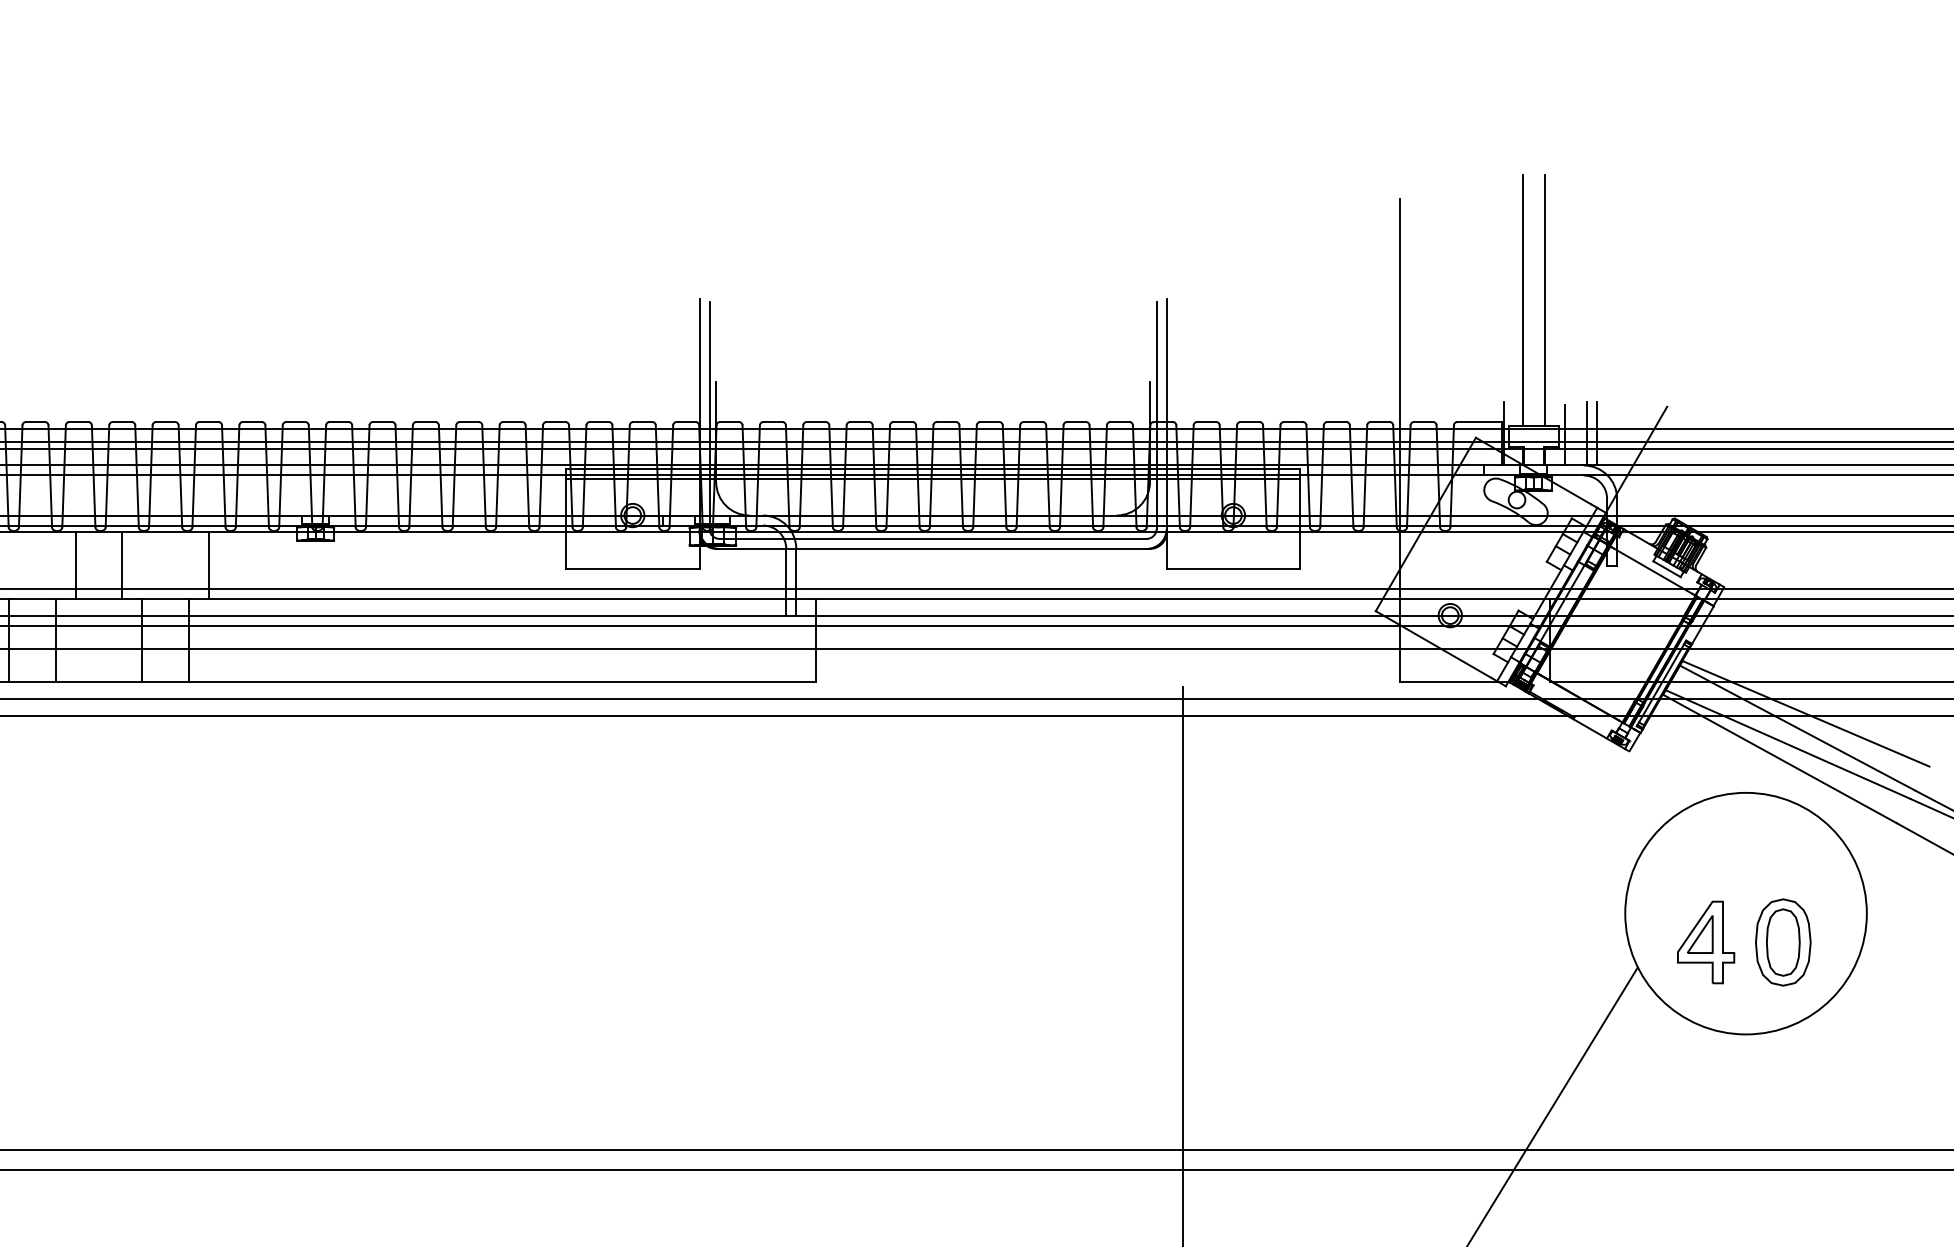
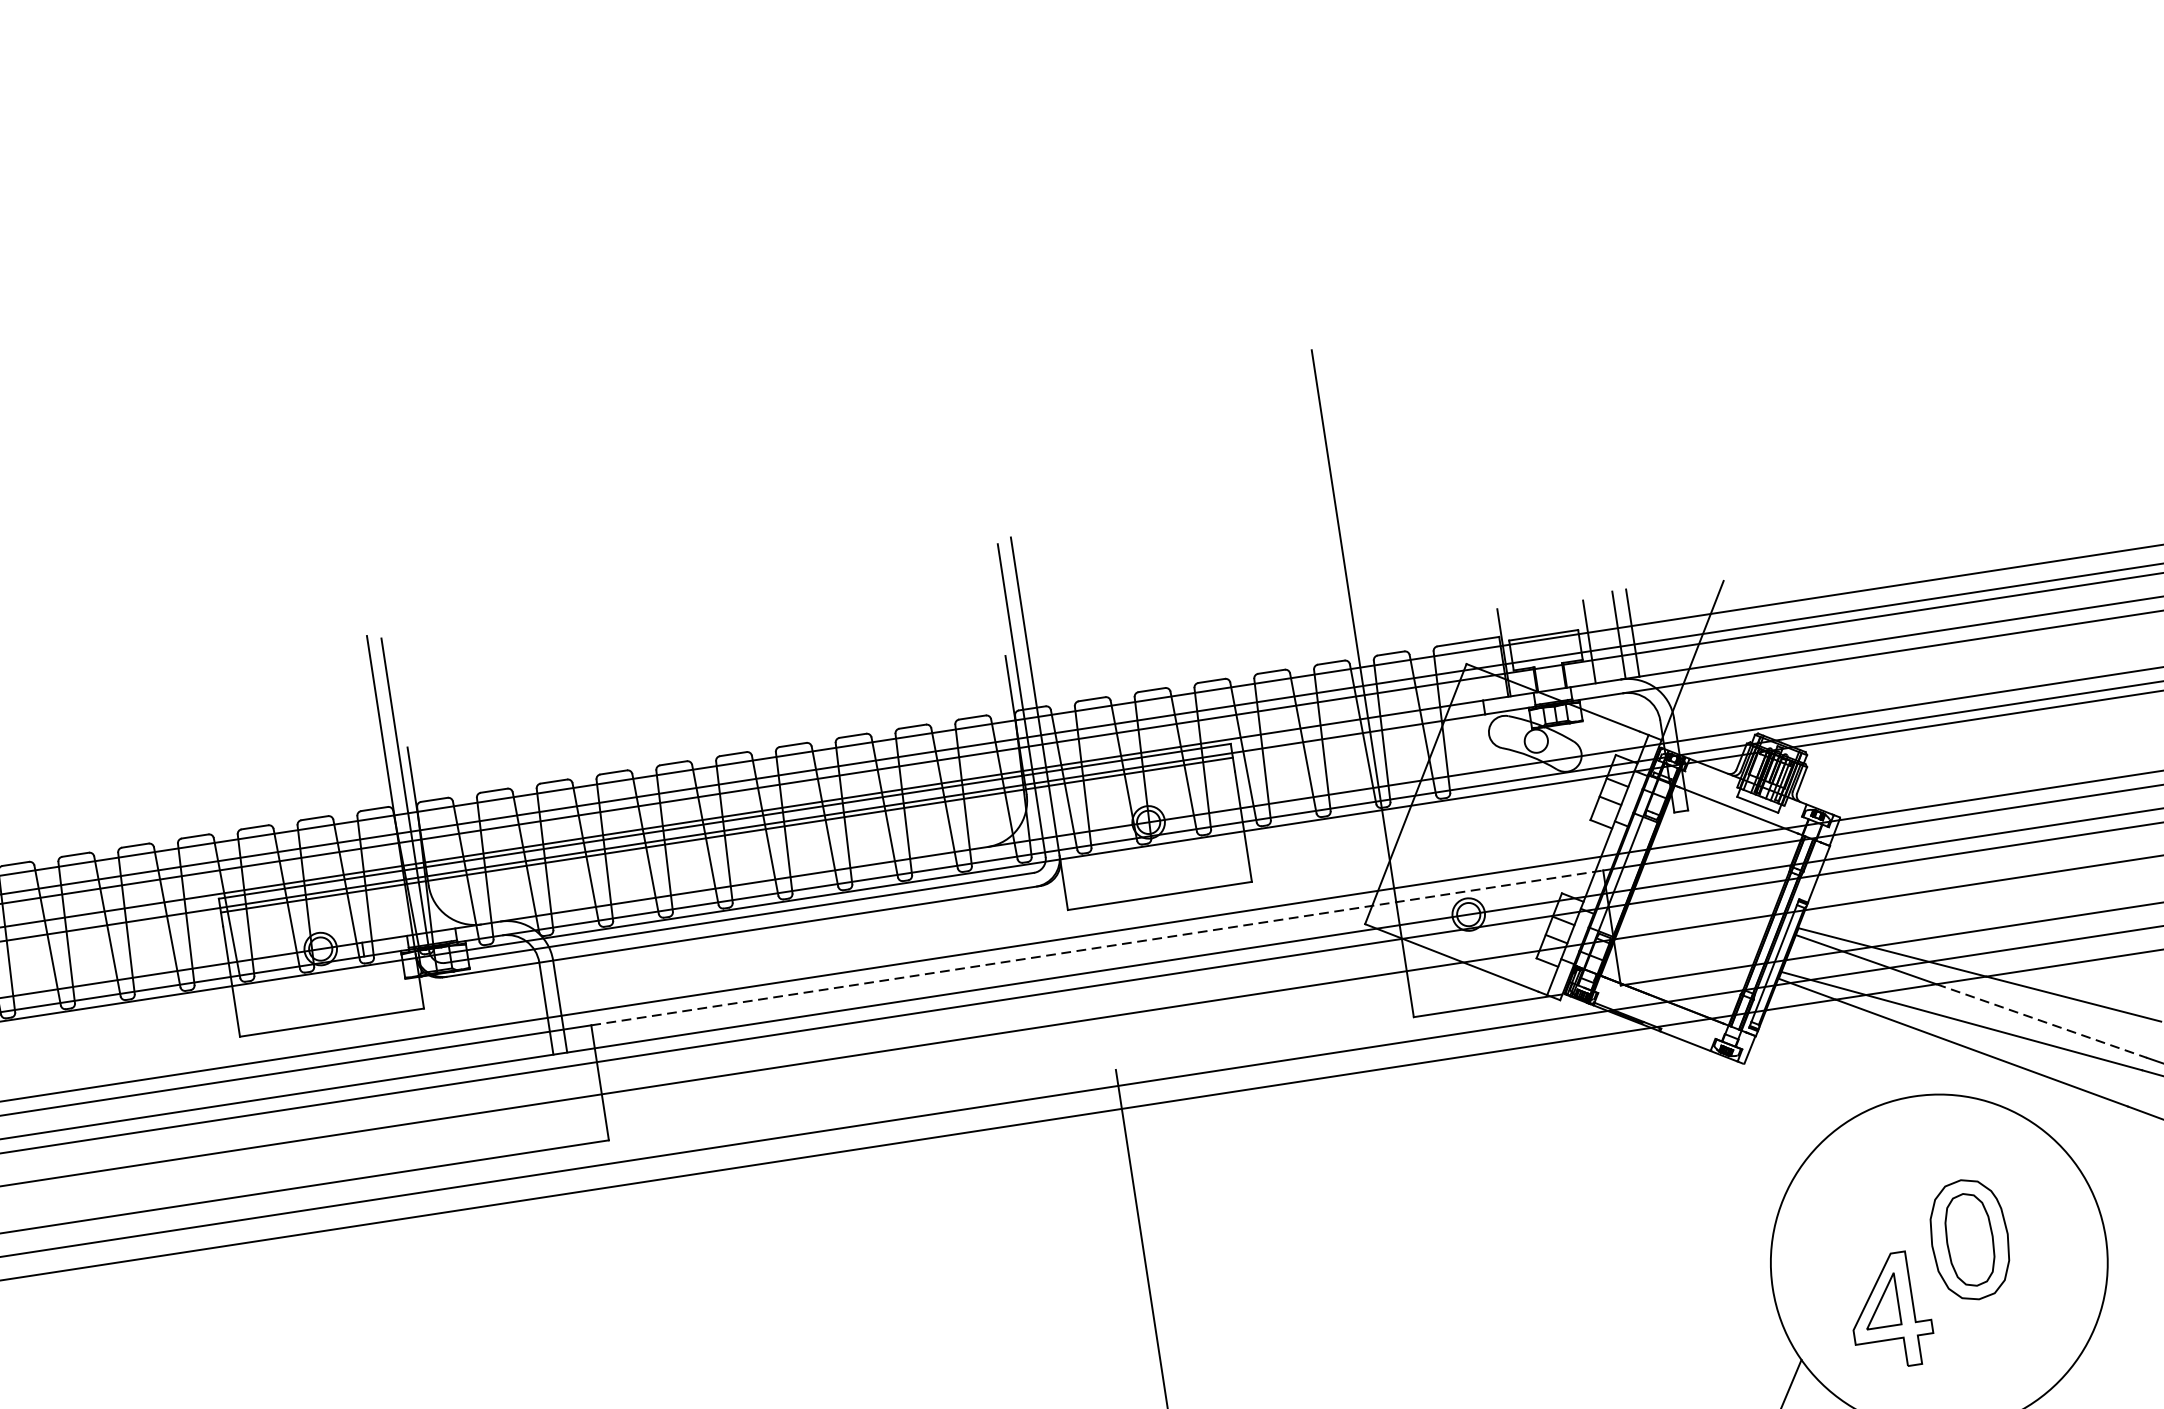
line: (1522, 299) -> (1501, 463), removed
line: (1544, 299) -> (1531, 458), removed
line: (1183, 598) -> (1097, 947), solid -> dashed
line: (1844, 753) -> (2041, 1021), solid -> dashed
part: (1783, 942) -> (1970, 1239), moved

